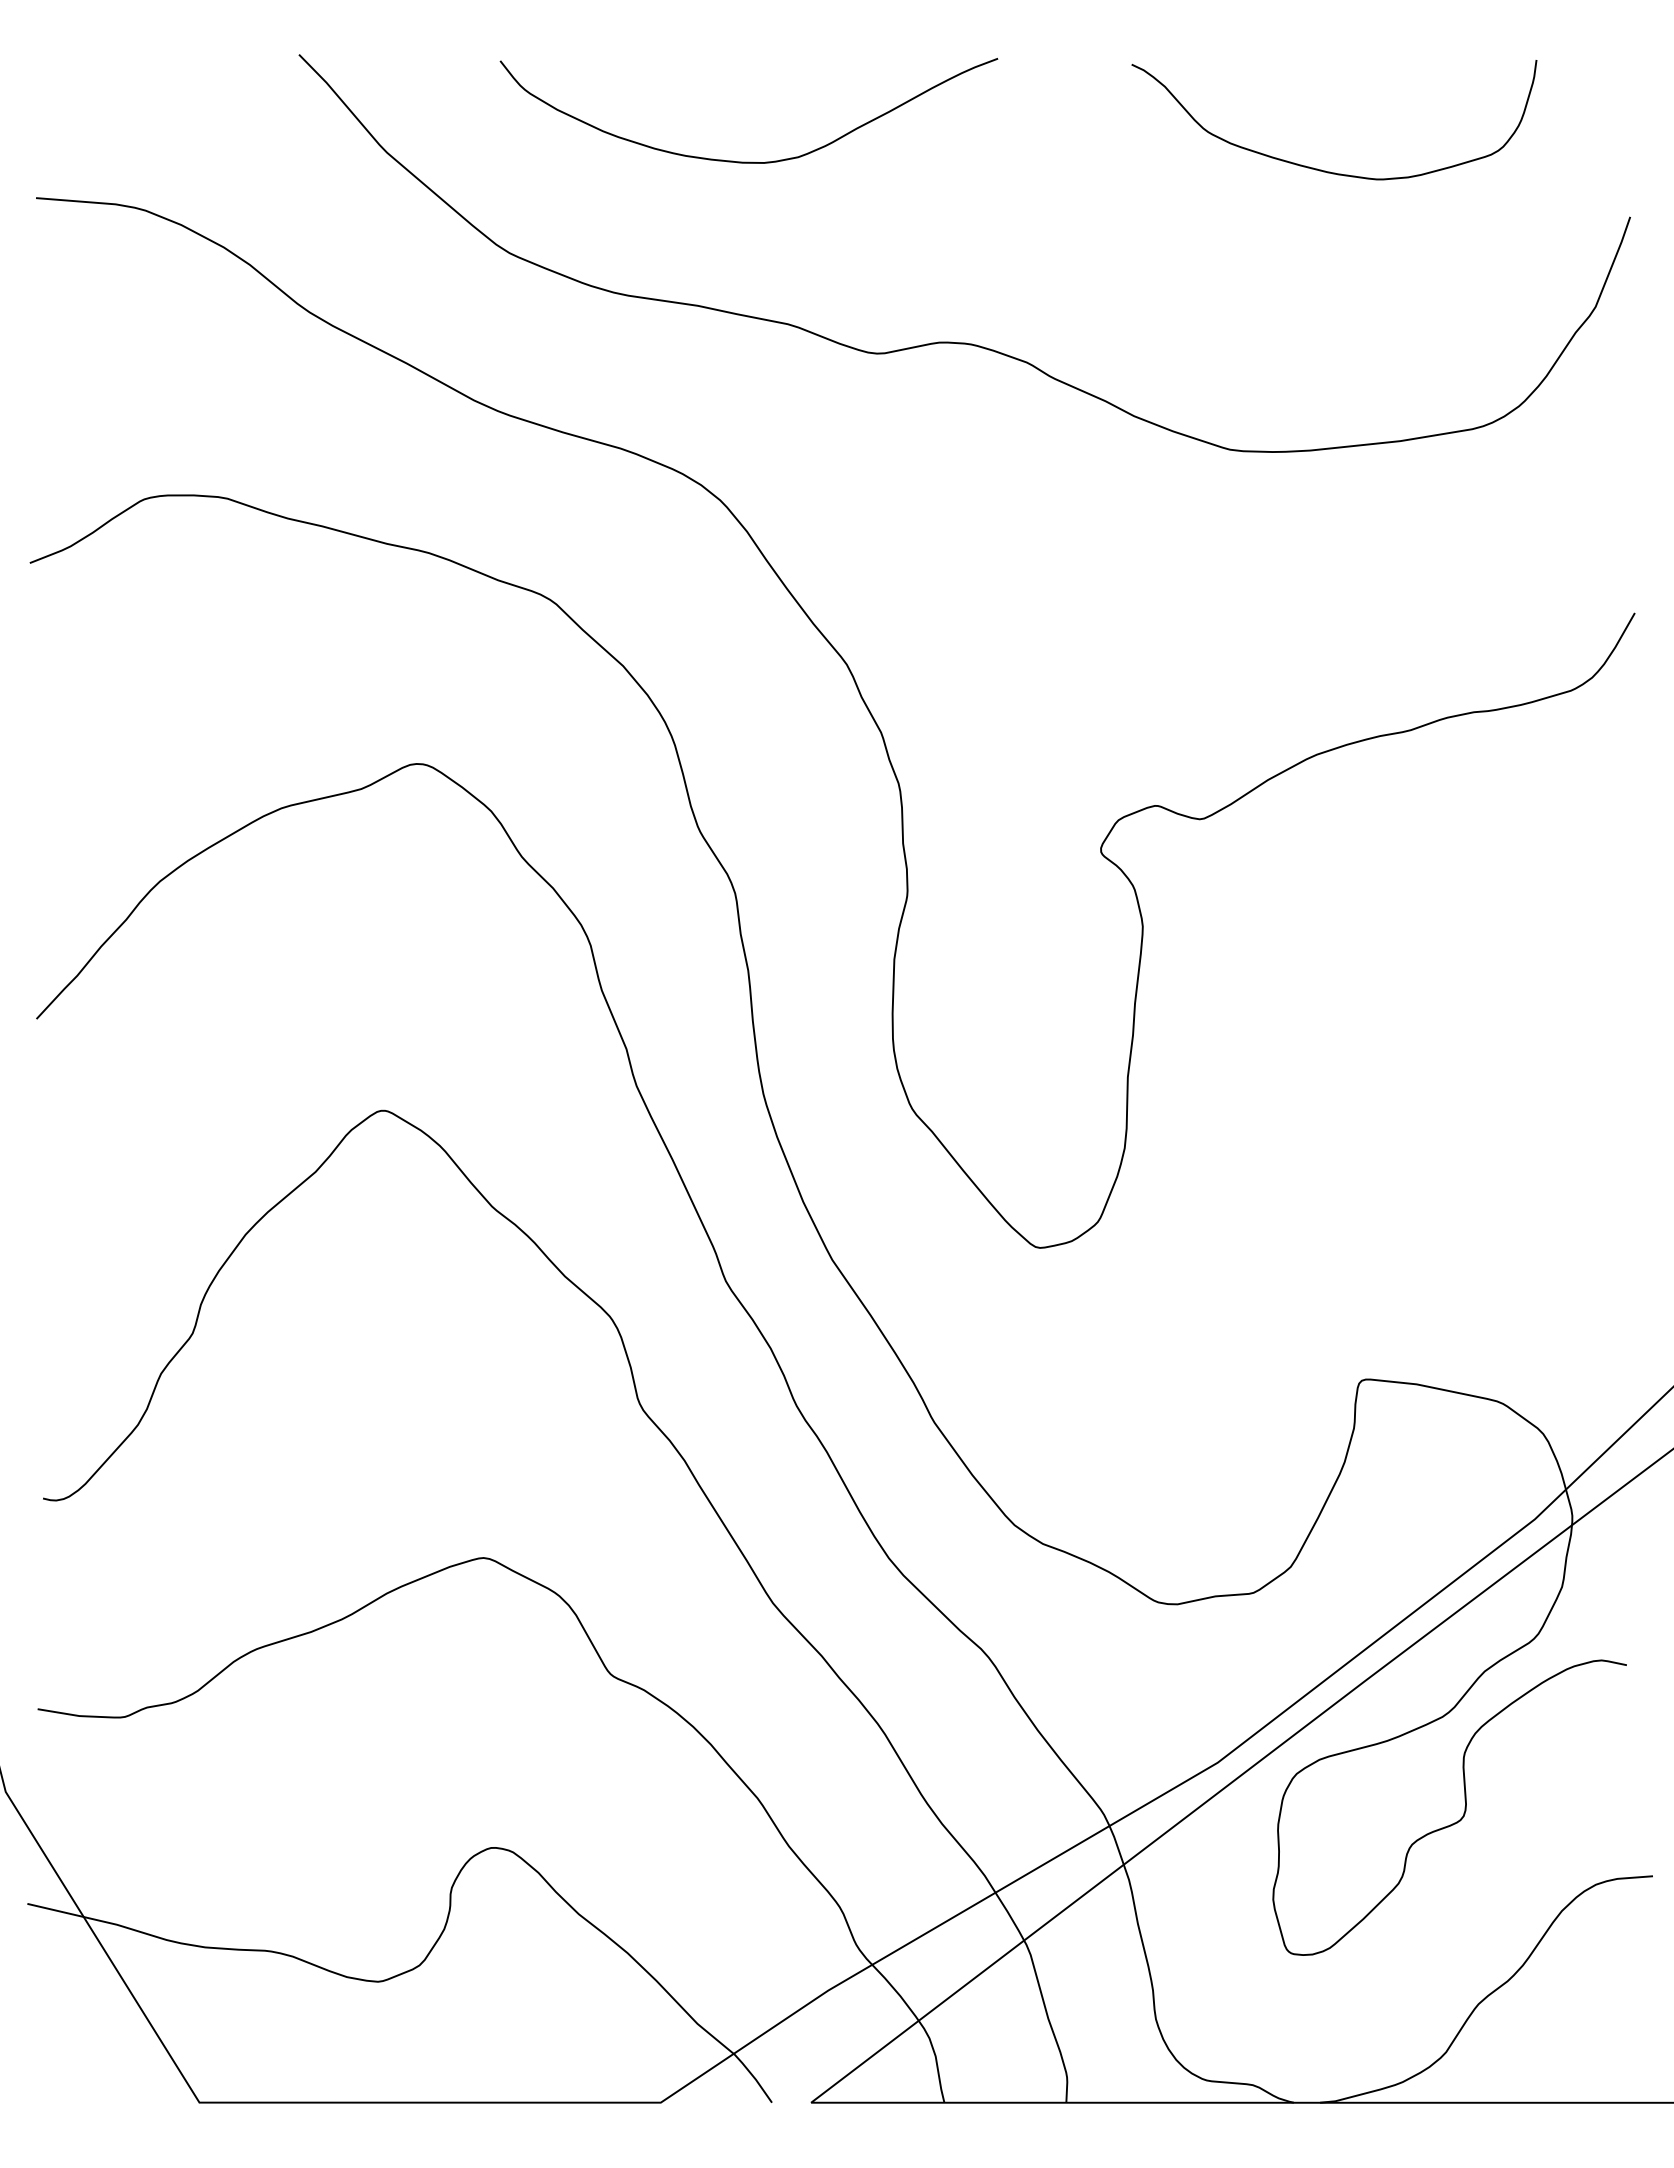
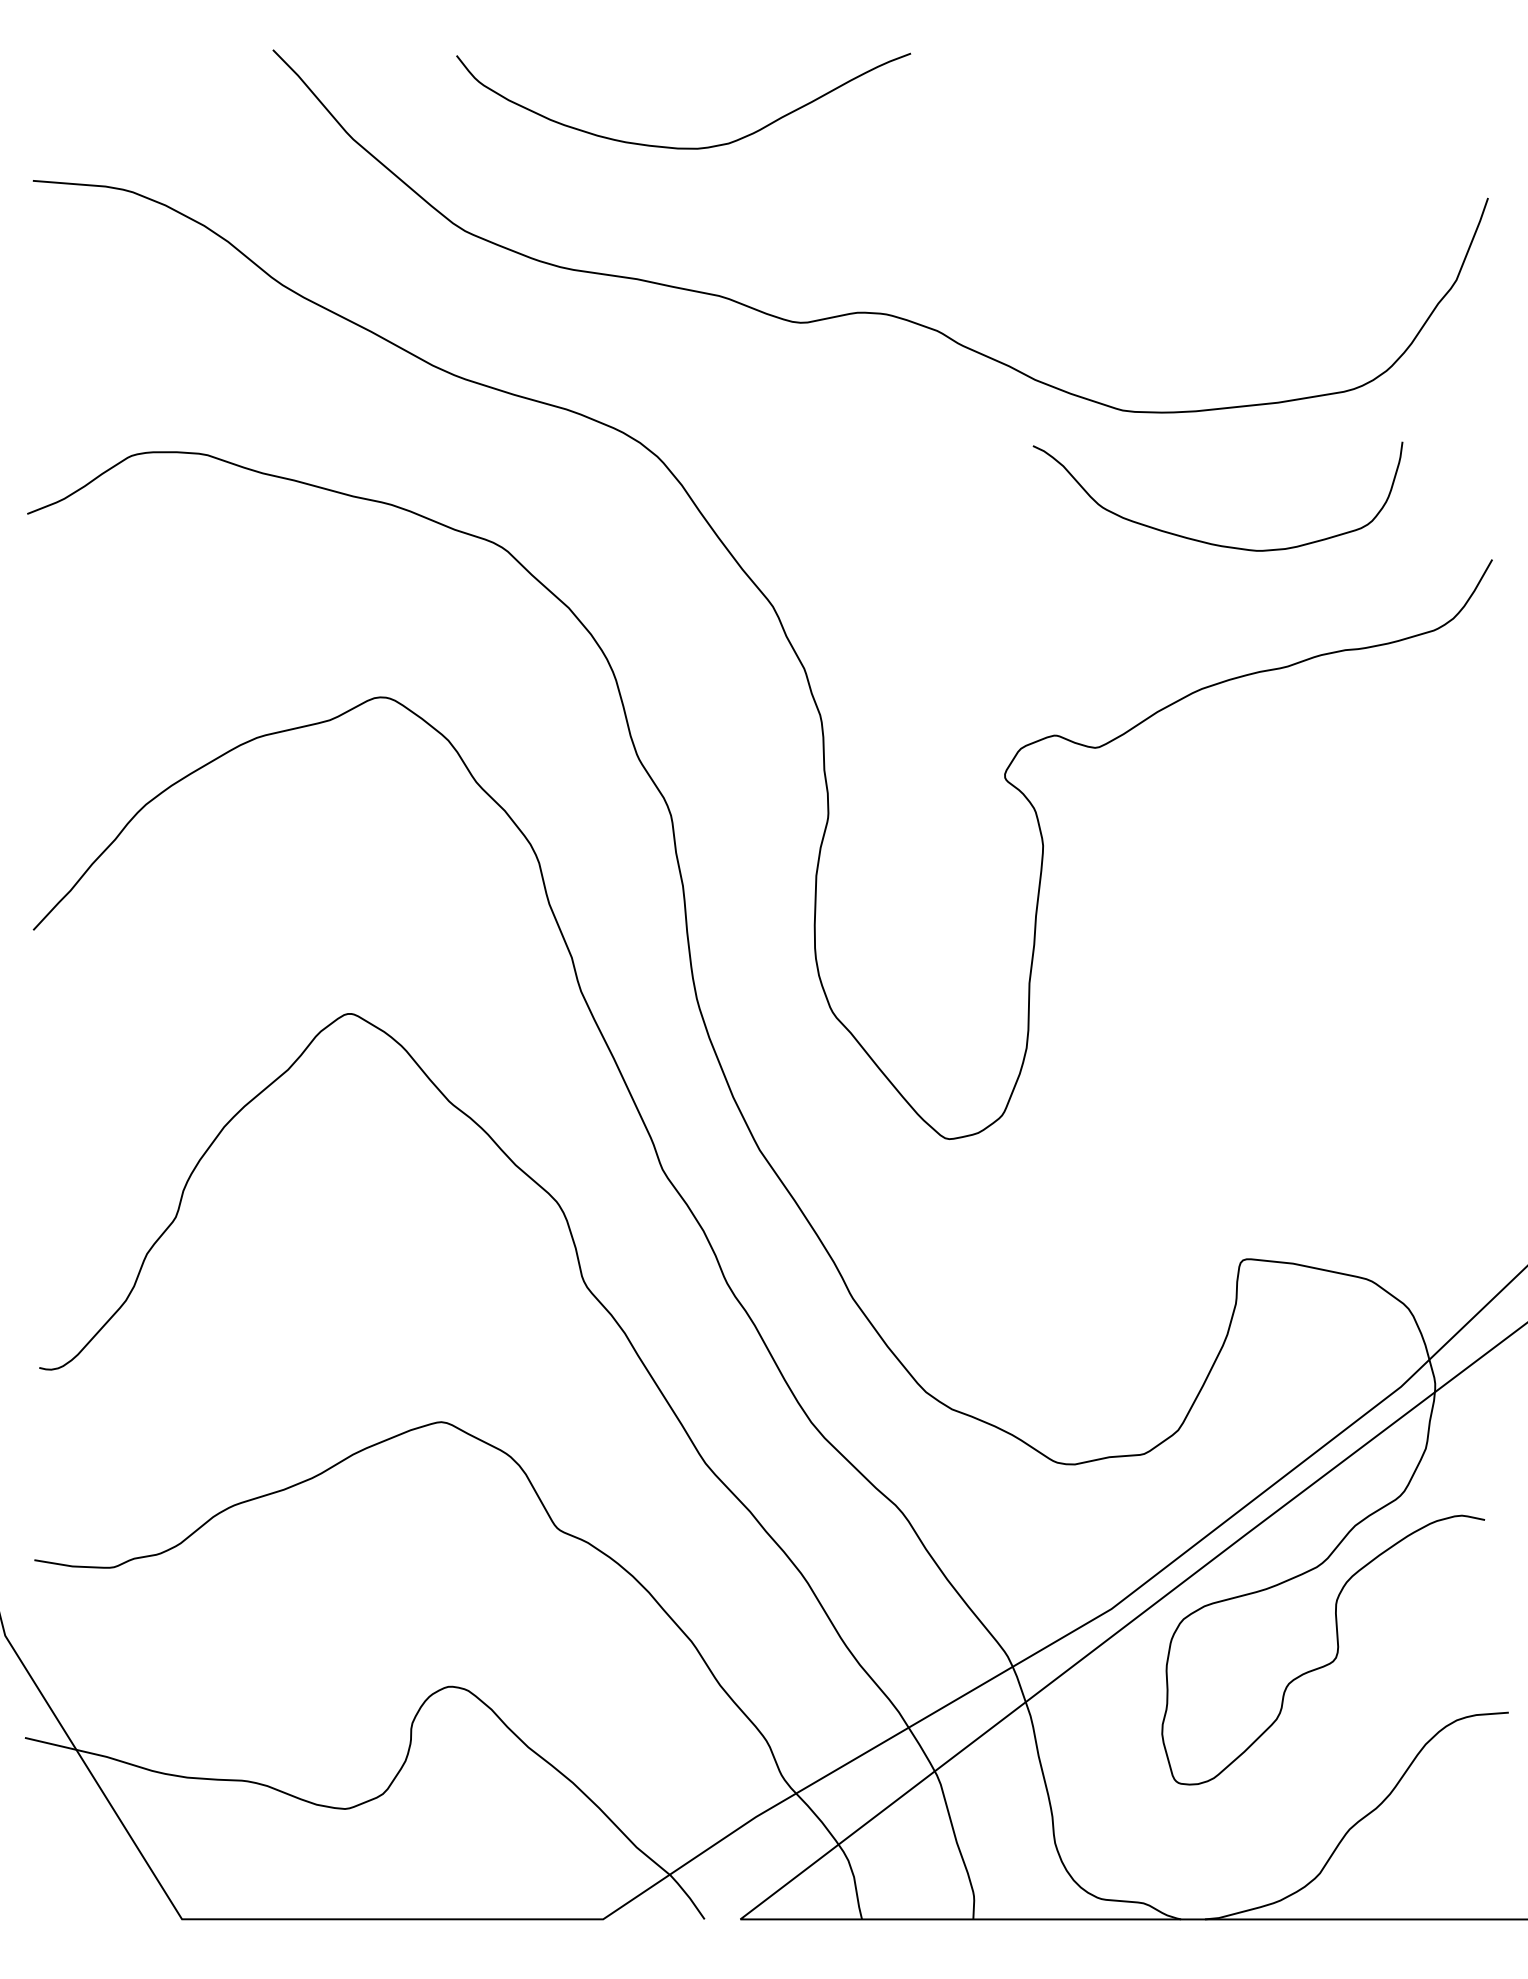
curve: (1321, 169) -> (1206, 541), moved

